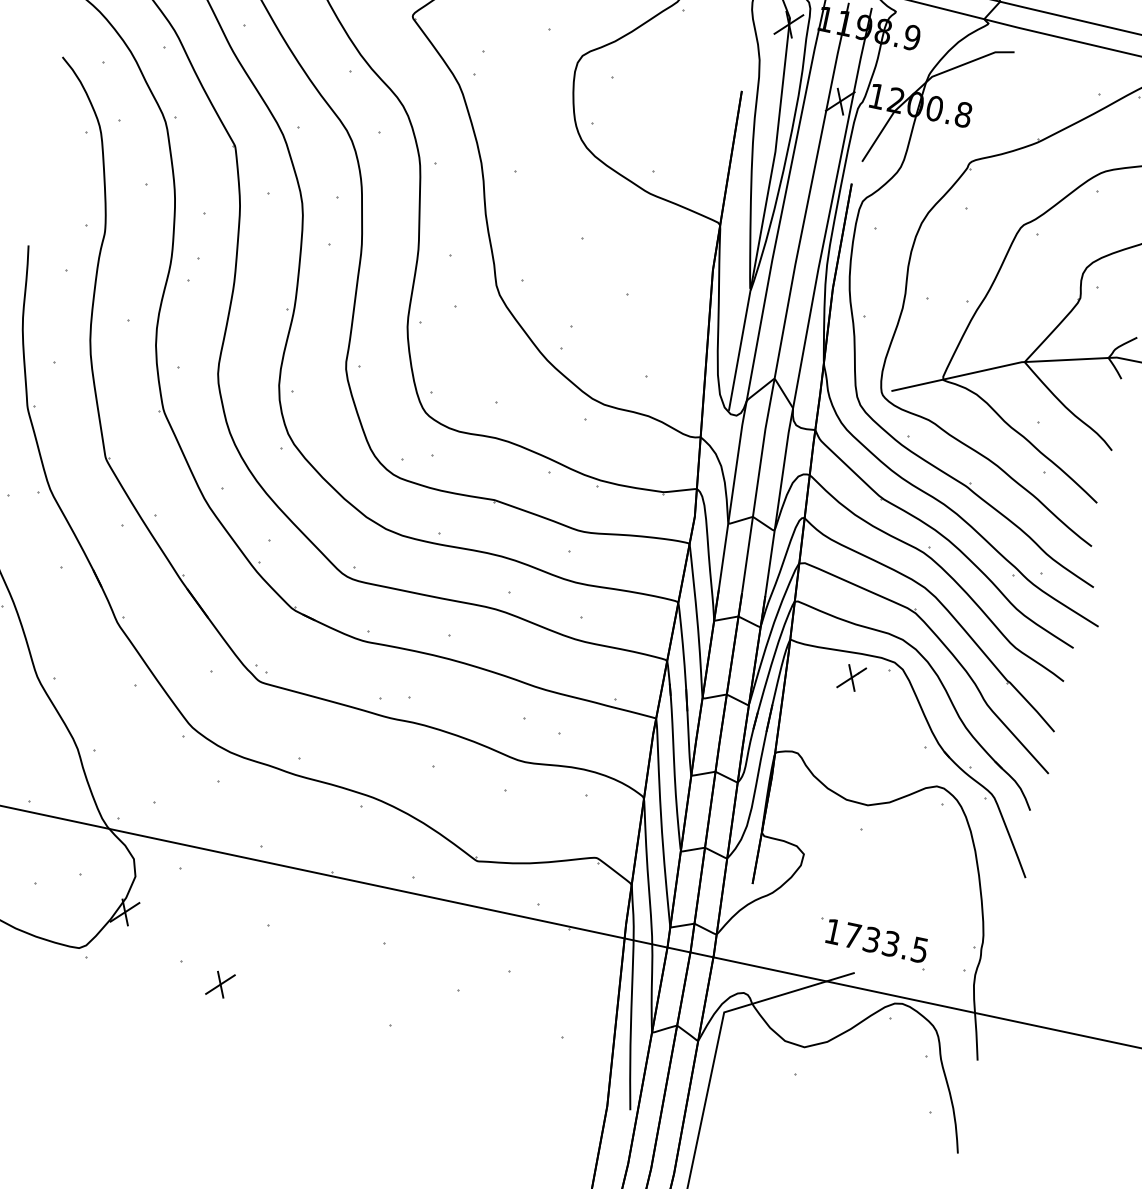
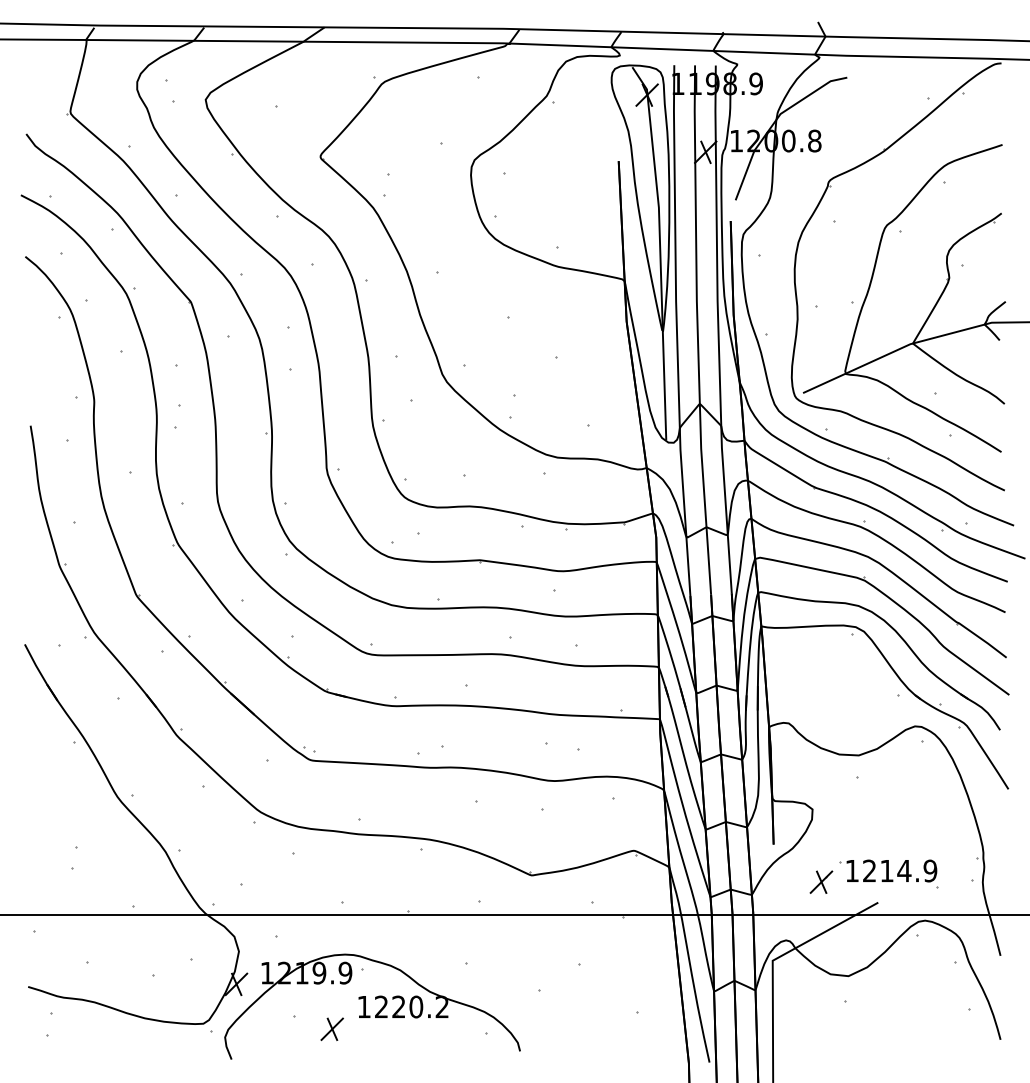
part: (851, 677) -> (821, 881), moved
text: (886, 942) -> (900, 870), 1733.5 -> 1214.9
part: (262, 967) -> (365, 1006), added

